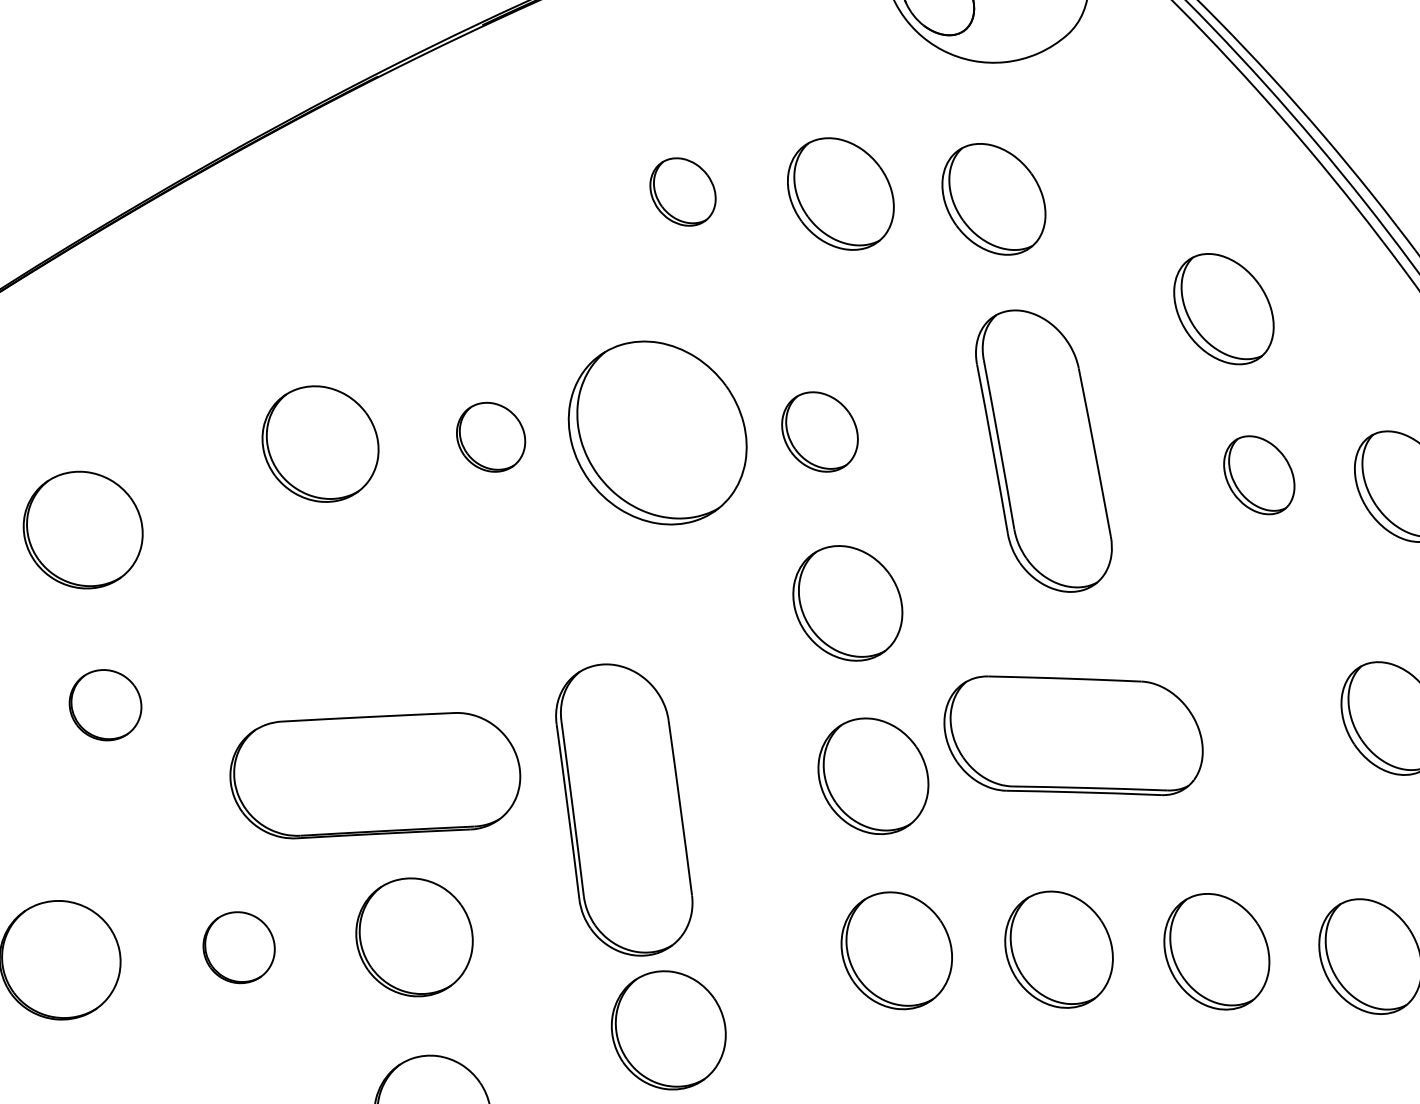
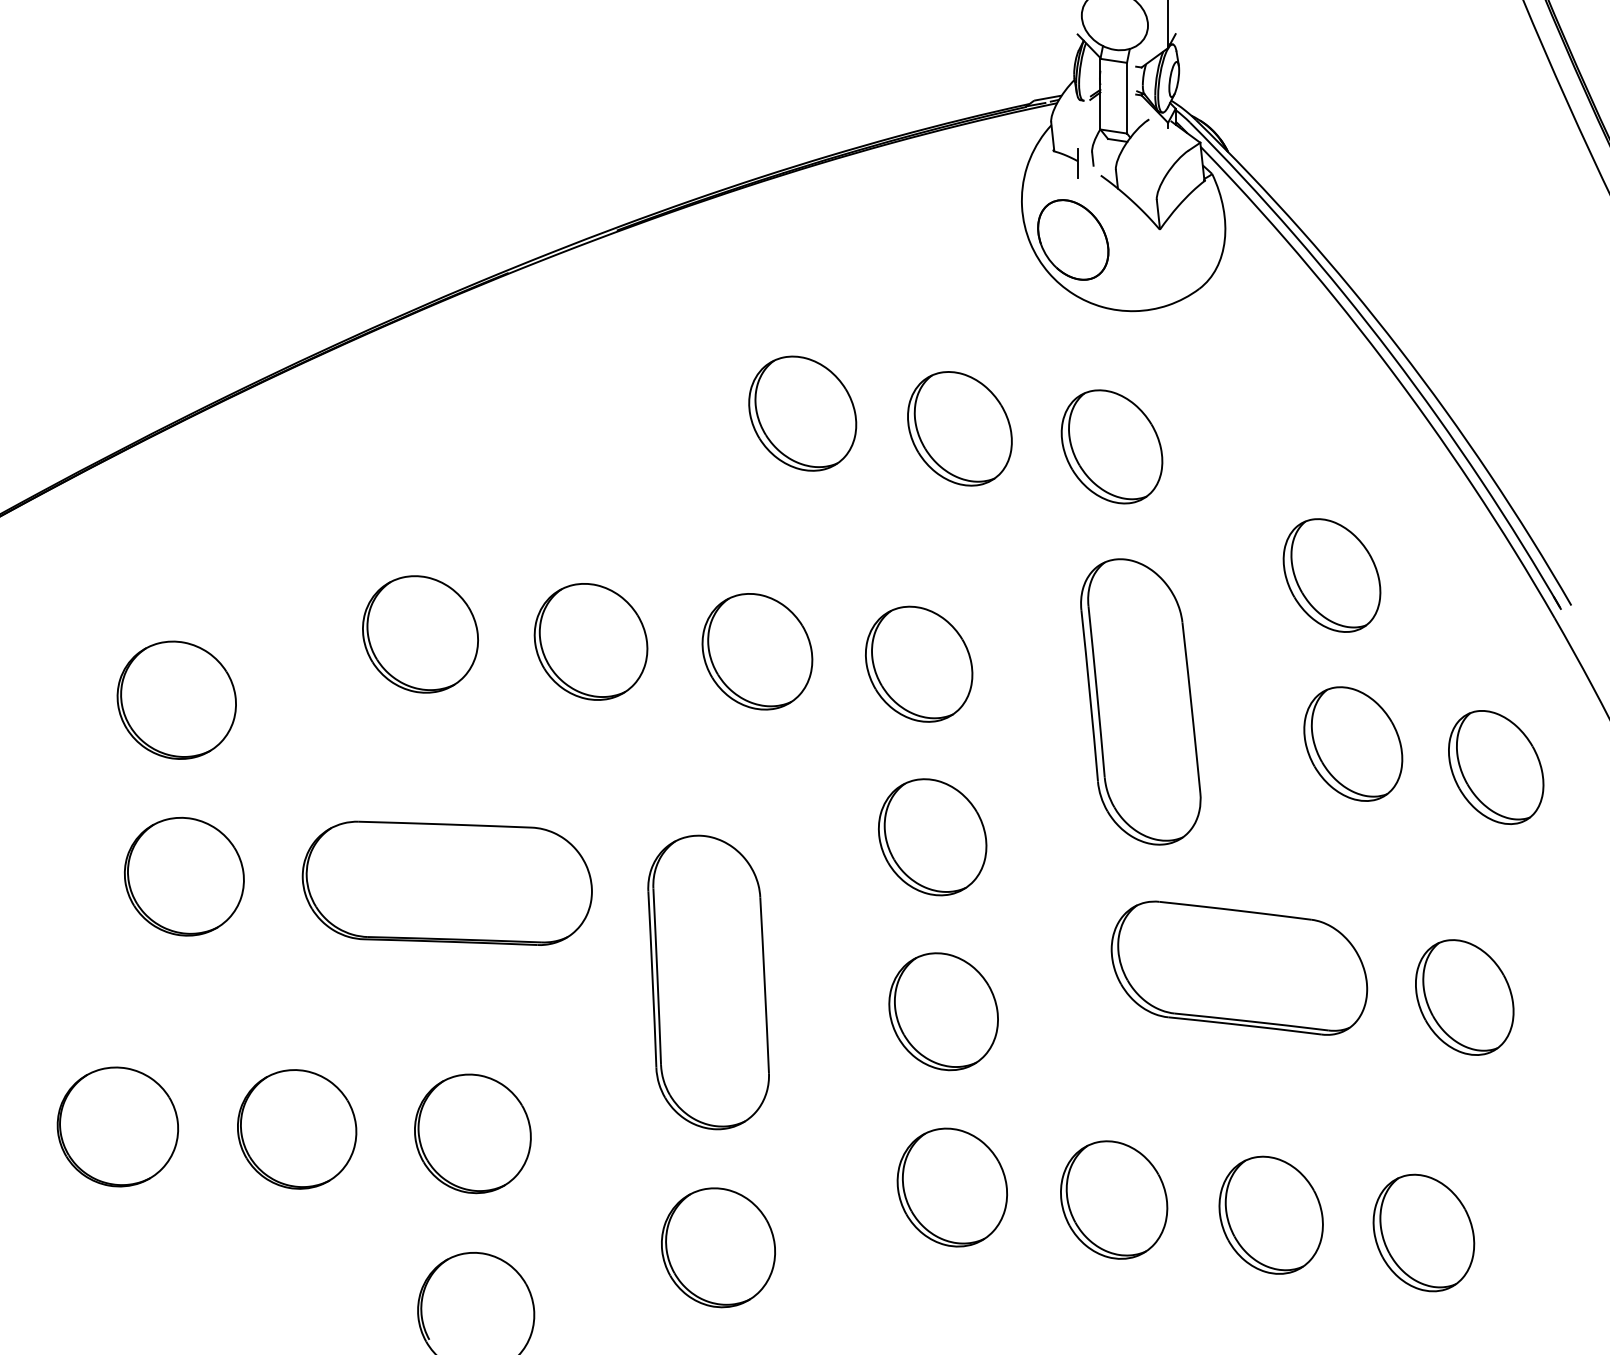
part: (682, 191) -> (802, 413), size x1.67
part: (820, 431) -> (919, 663), size x1.43
part: (657, 432) -> (757, 651), size x0.62
part: (490, 436) -> (590, 641), size x1.67
part: (1259, 474) -> (1353, 743), size x1.43
part: (105, 705) -> (184, 876), size x1.67
part: (1073, 735) -> (1239, 967), moved
part: (374, 774) -> (446, 882), moved
part: (624, 810) -> (708, 982), moved
part: (239, 947) -> (297, 1129), size x1.67

